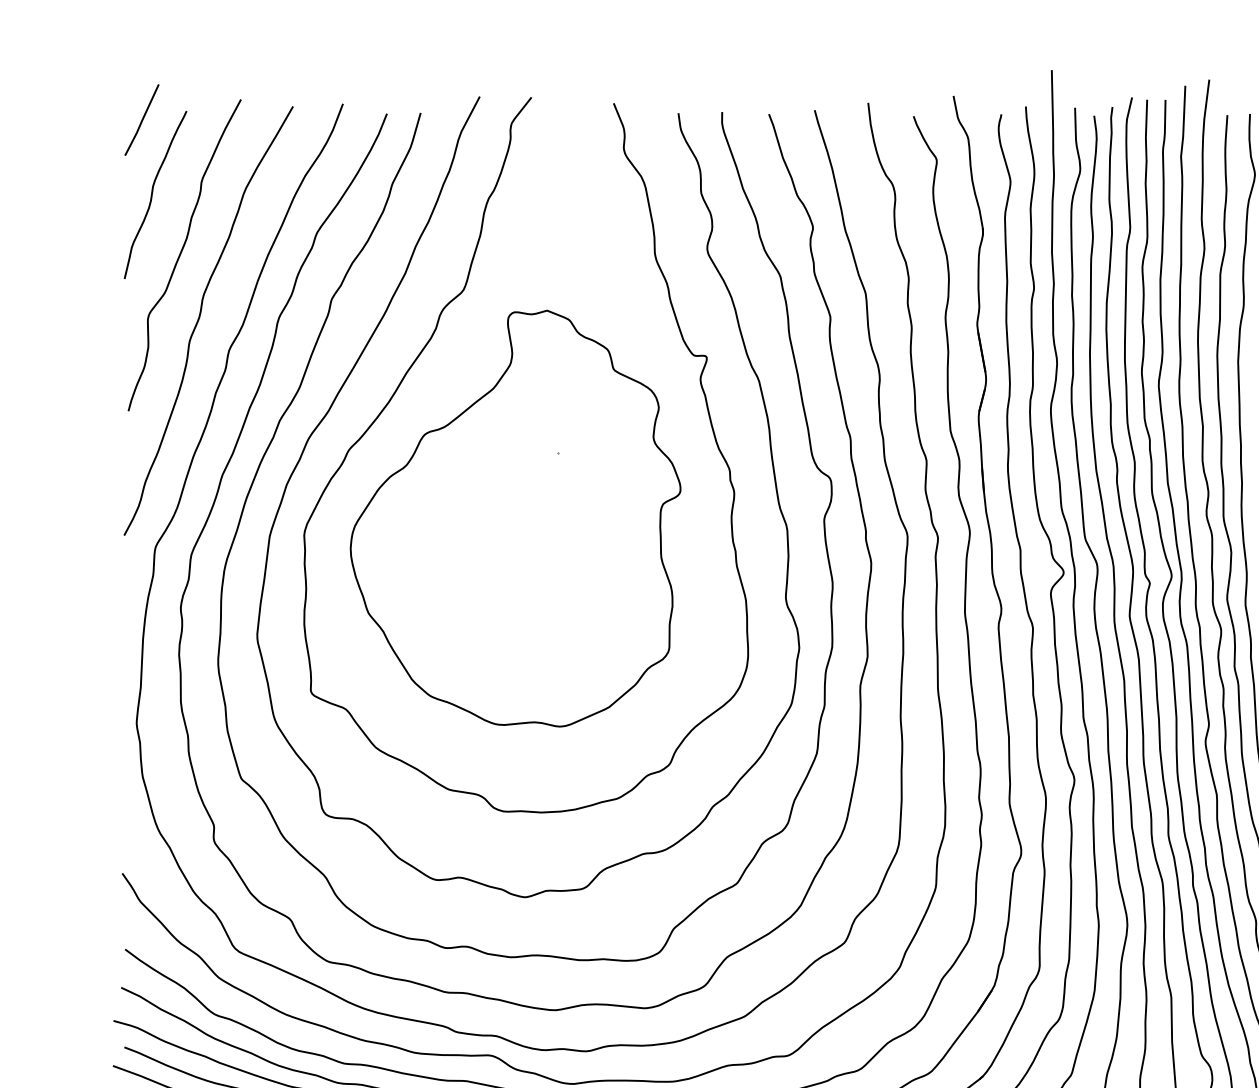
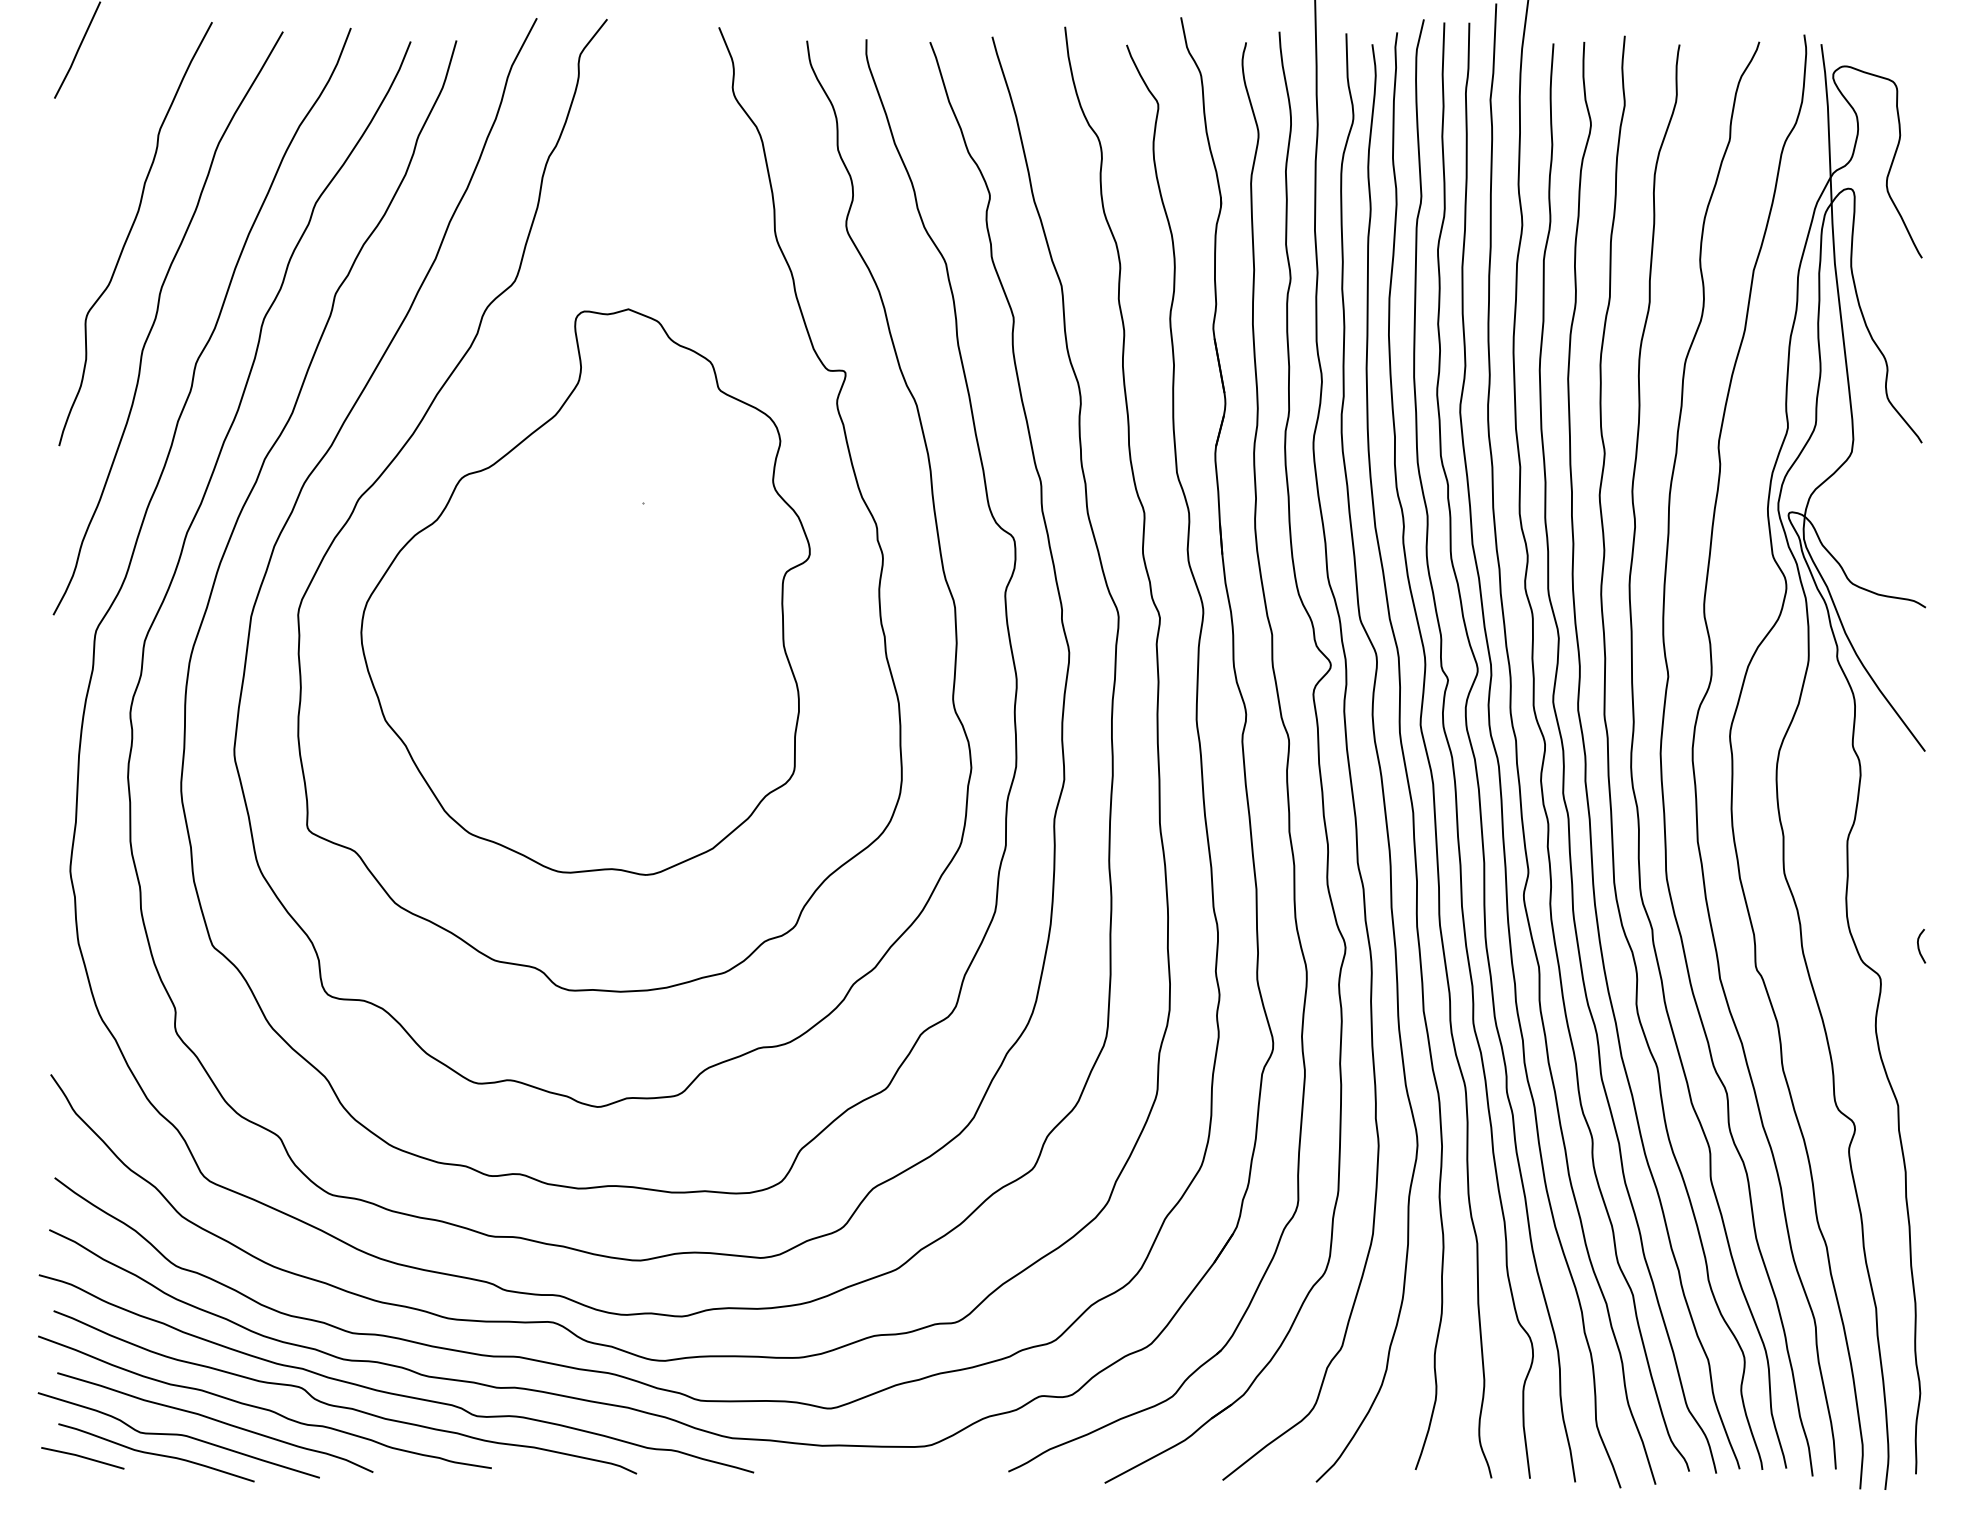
curve: (152, 193) -> (92, 150), removed

